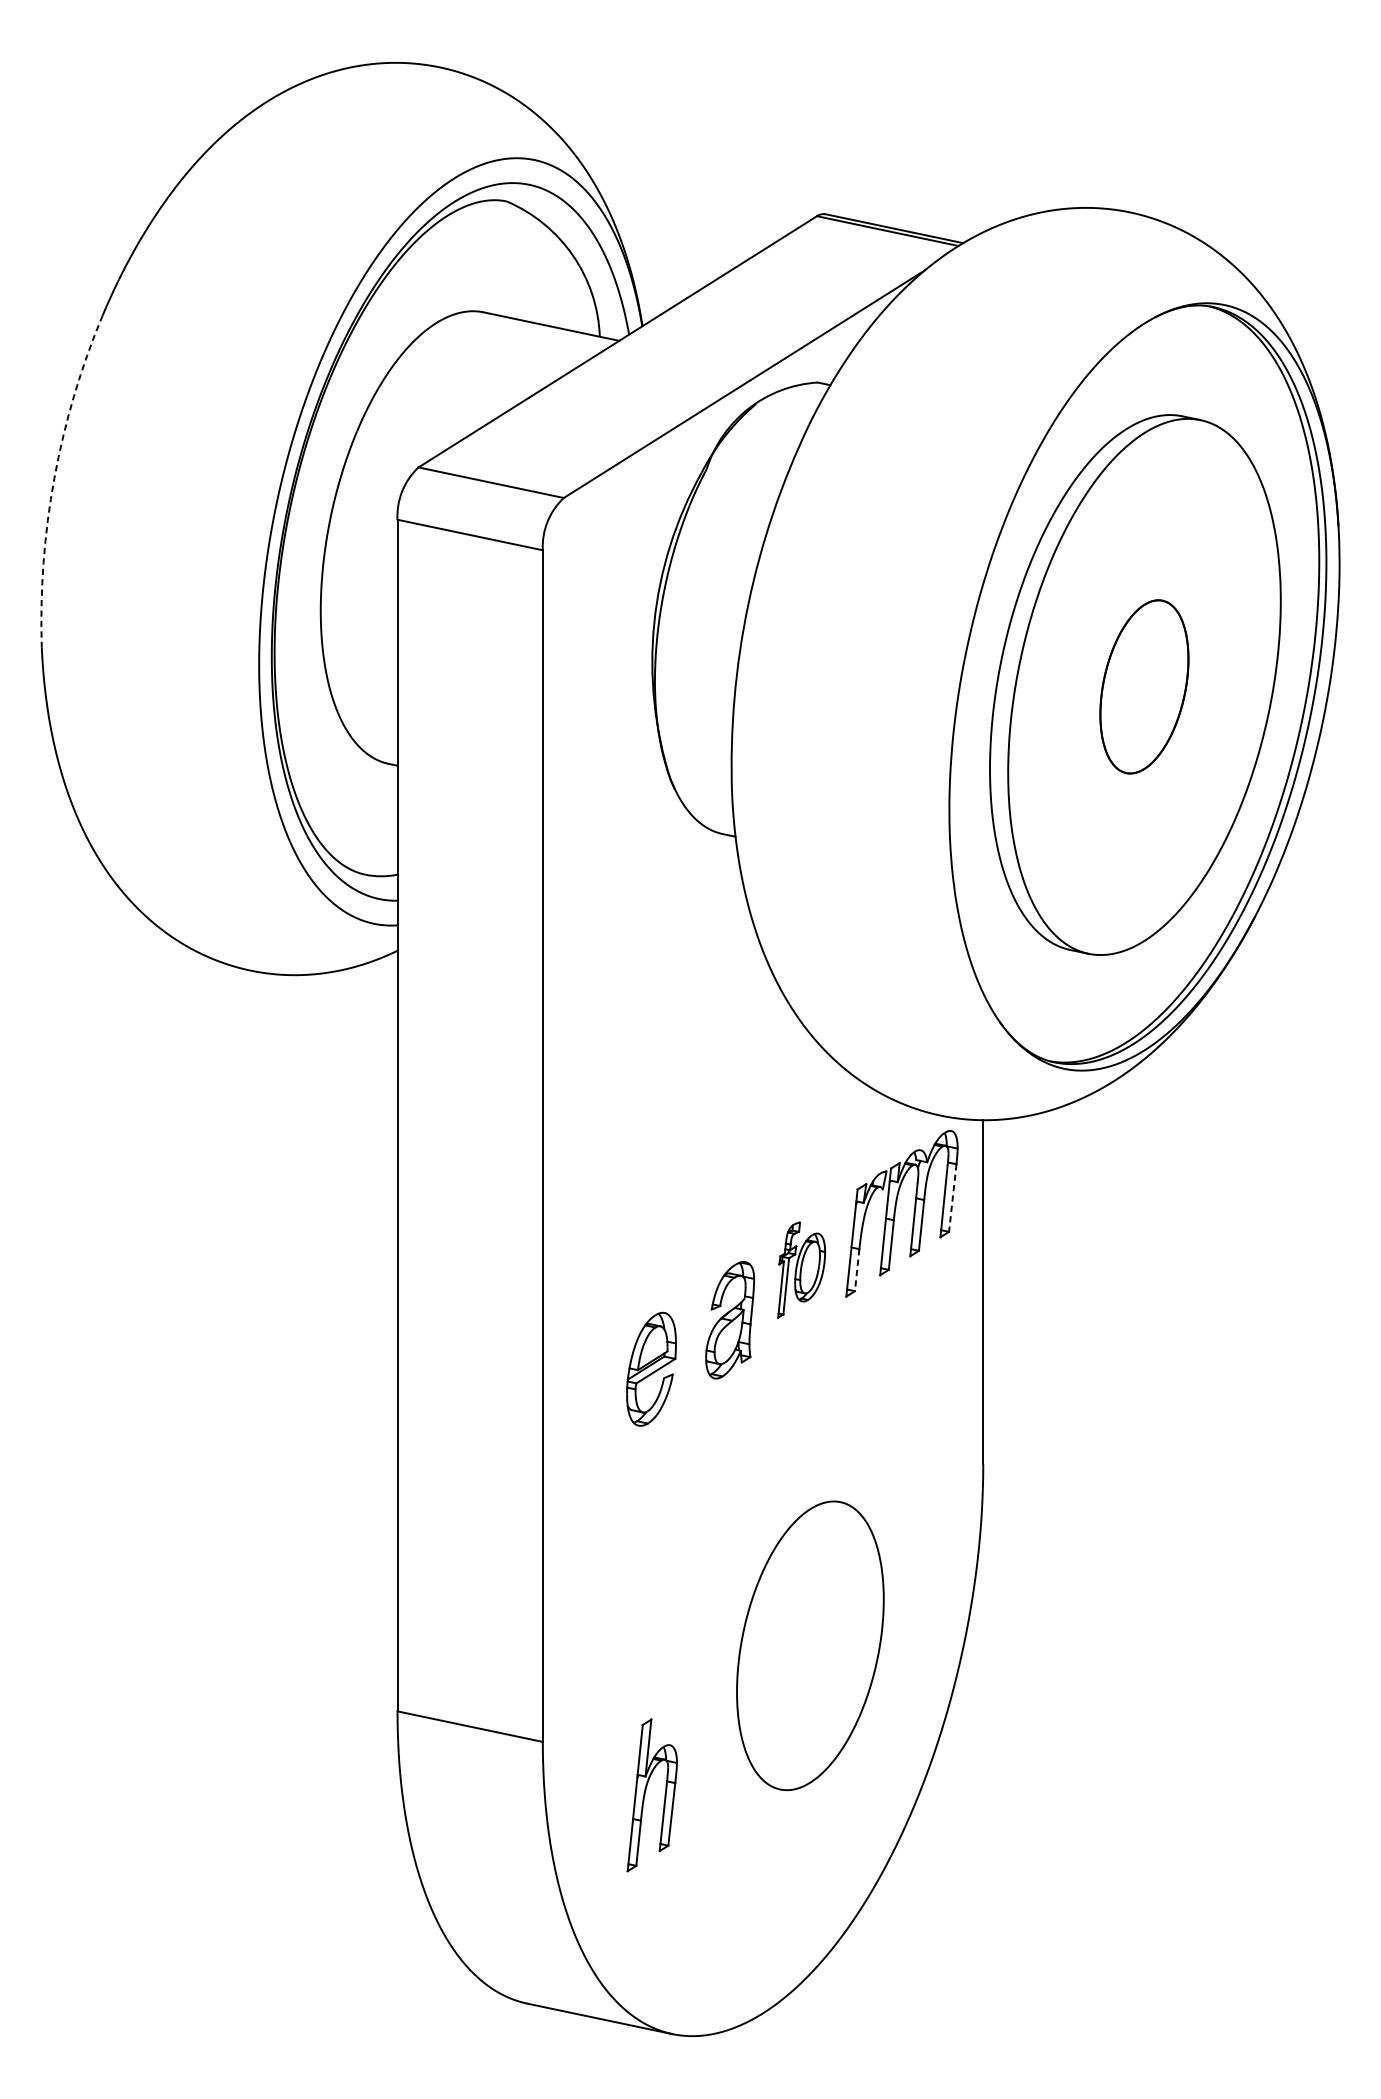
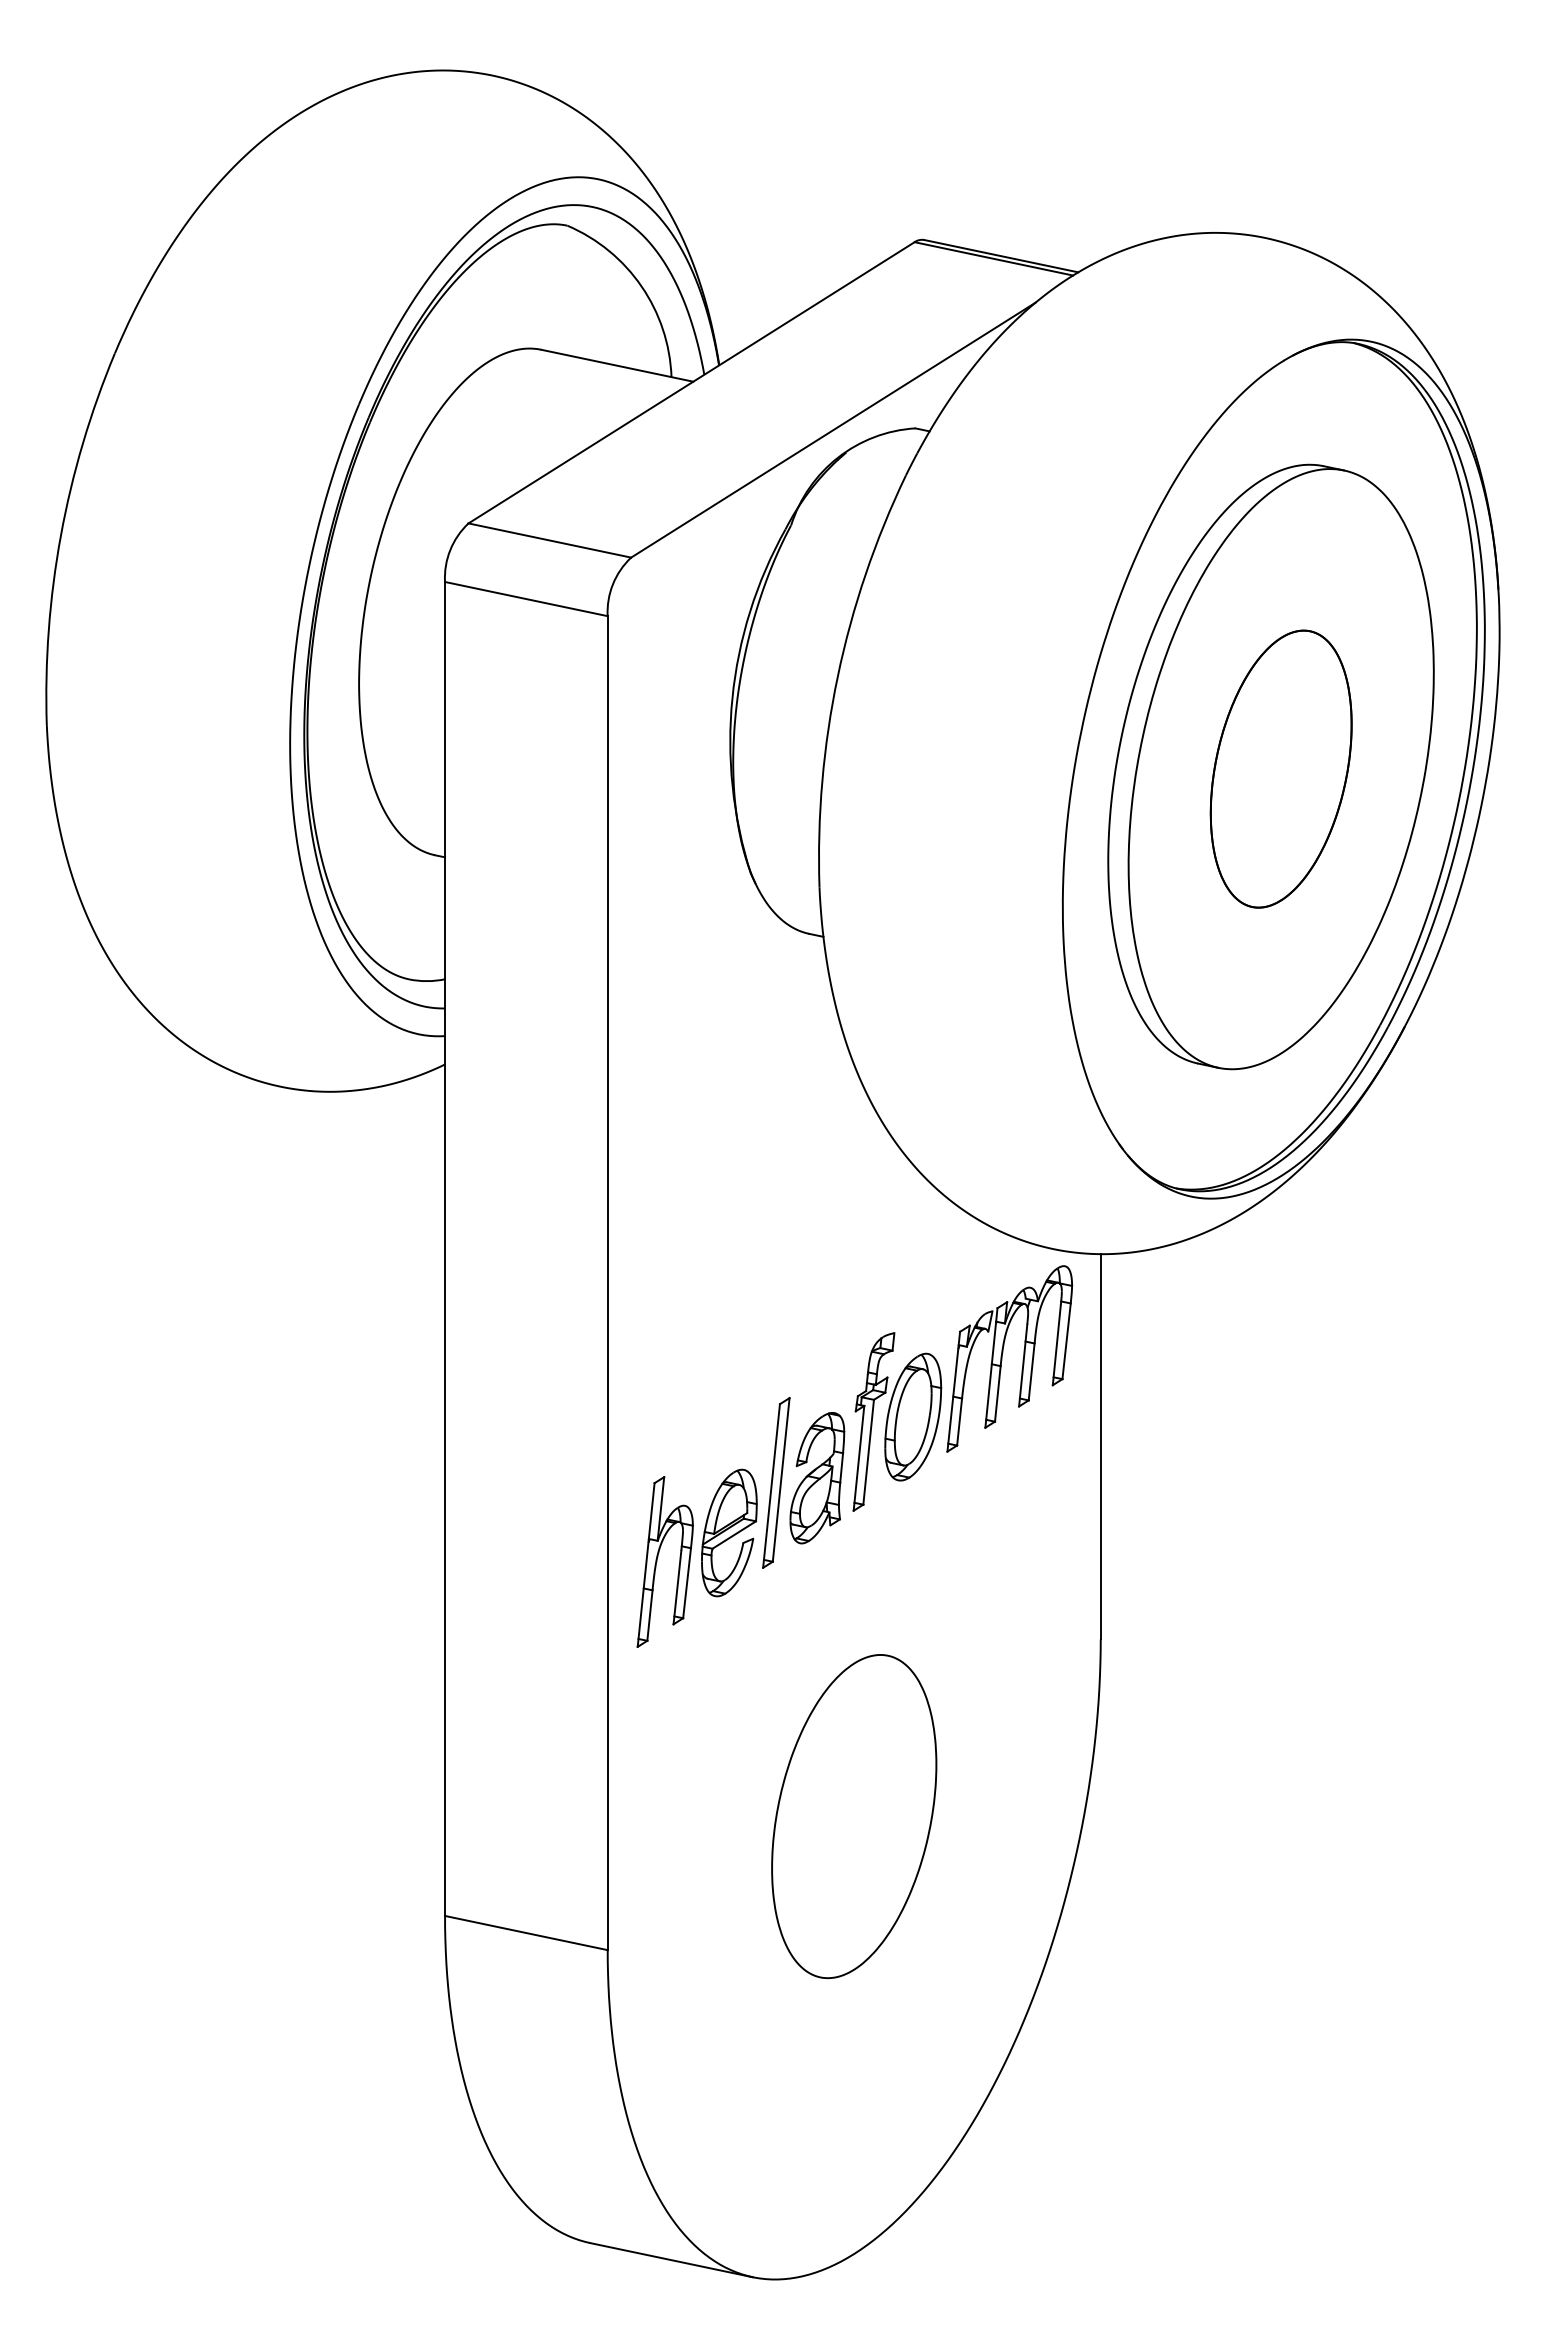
arc: (54, 478) -> (60, 535), dashed -> solid
part: (1143, 686) -> (1280, 768), size x1.43
line: (952, 1198) -> (1066, 1341), dashed -> solid
part: (801, 1269) -> (897, 1421), size x1.67
line: (857, 1270) -> (959, 1422), dashed -> solid
part: (693, 1324) -> (776, 1482), added
part: (810, 1645) -> (854, 1816), moved
part: (645, 1794) -> (657, 1561), moved

